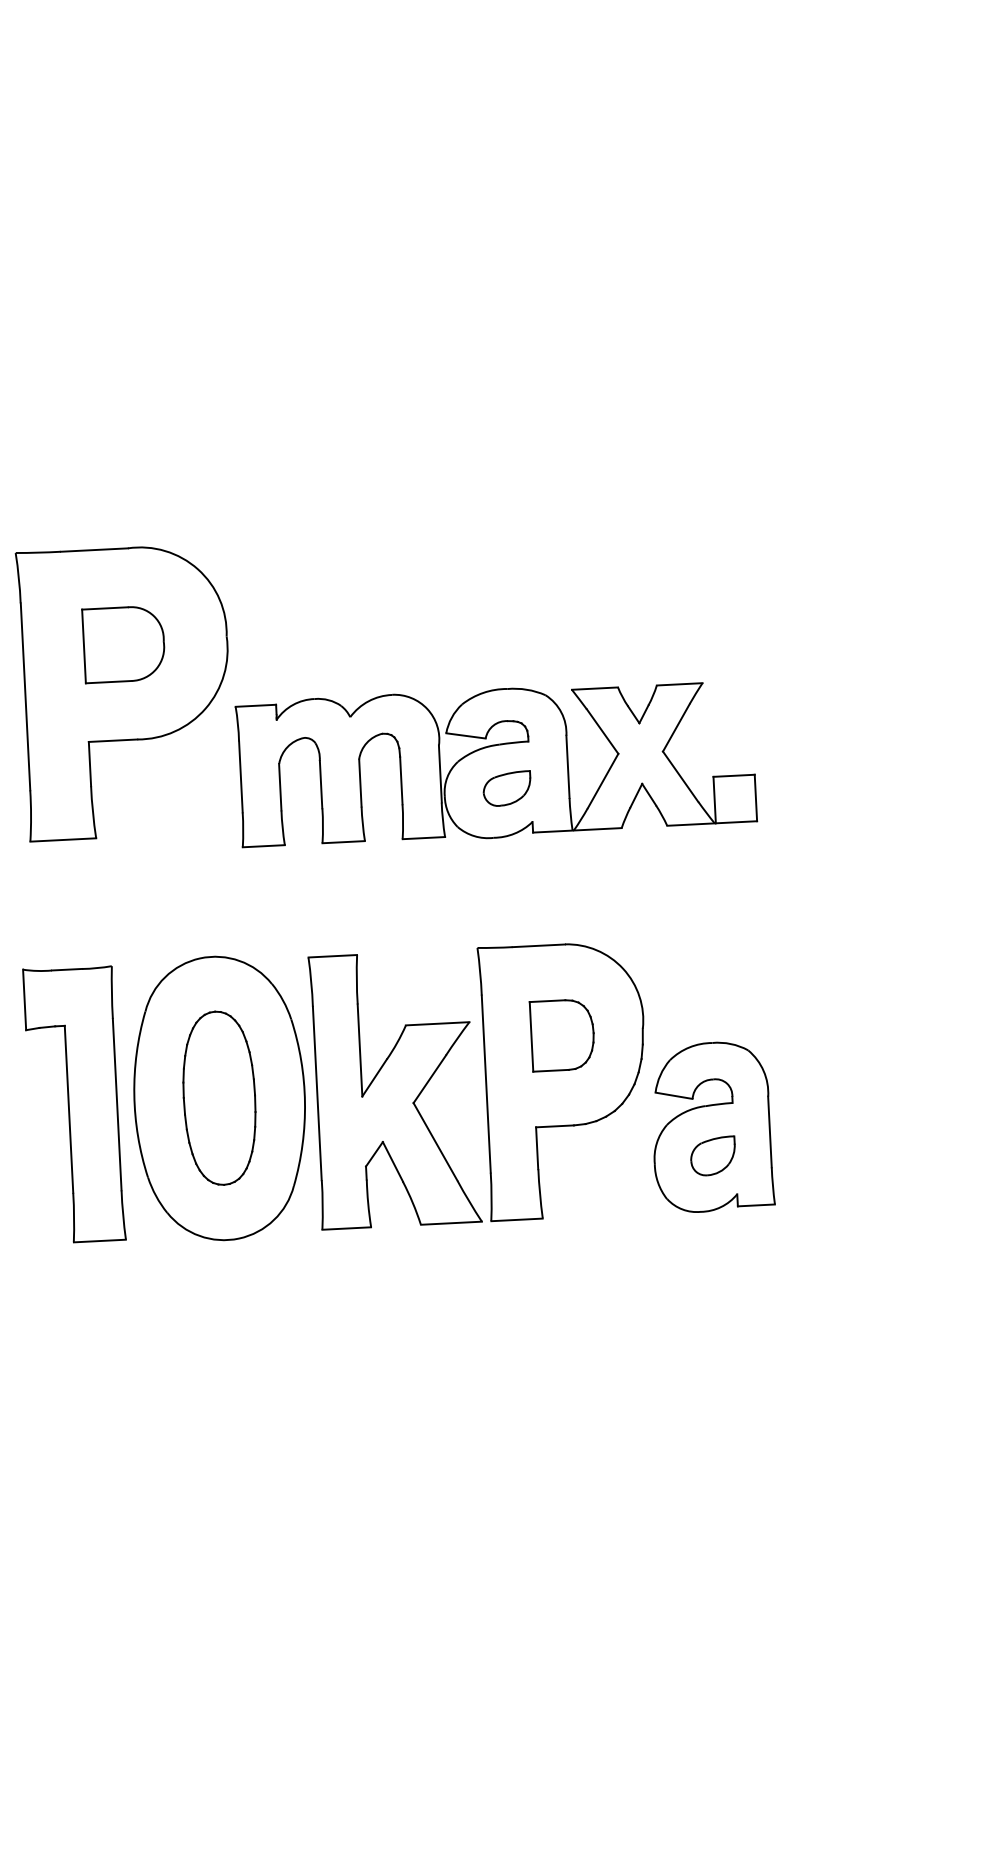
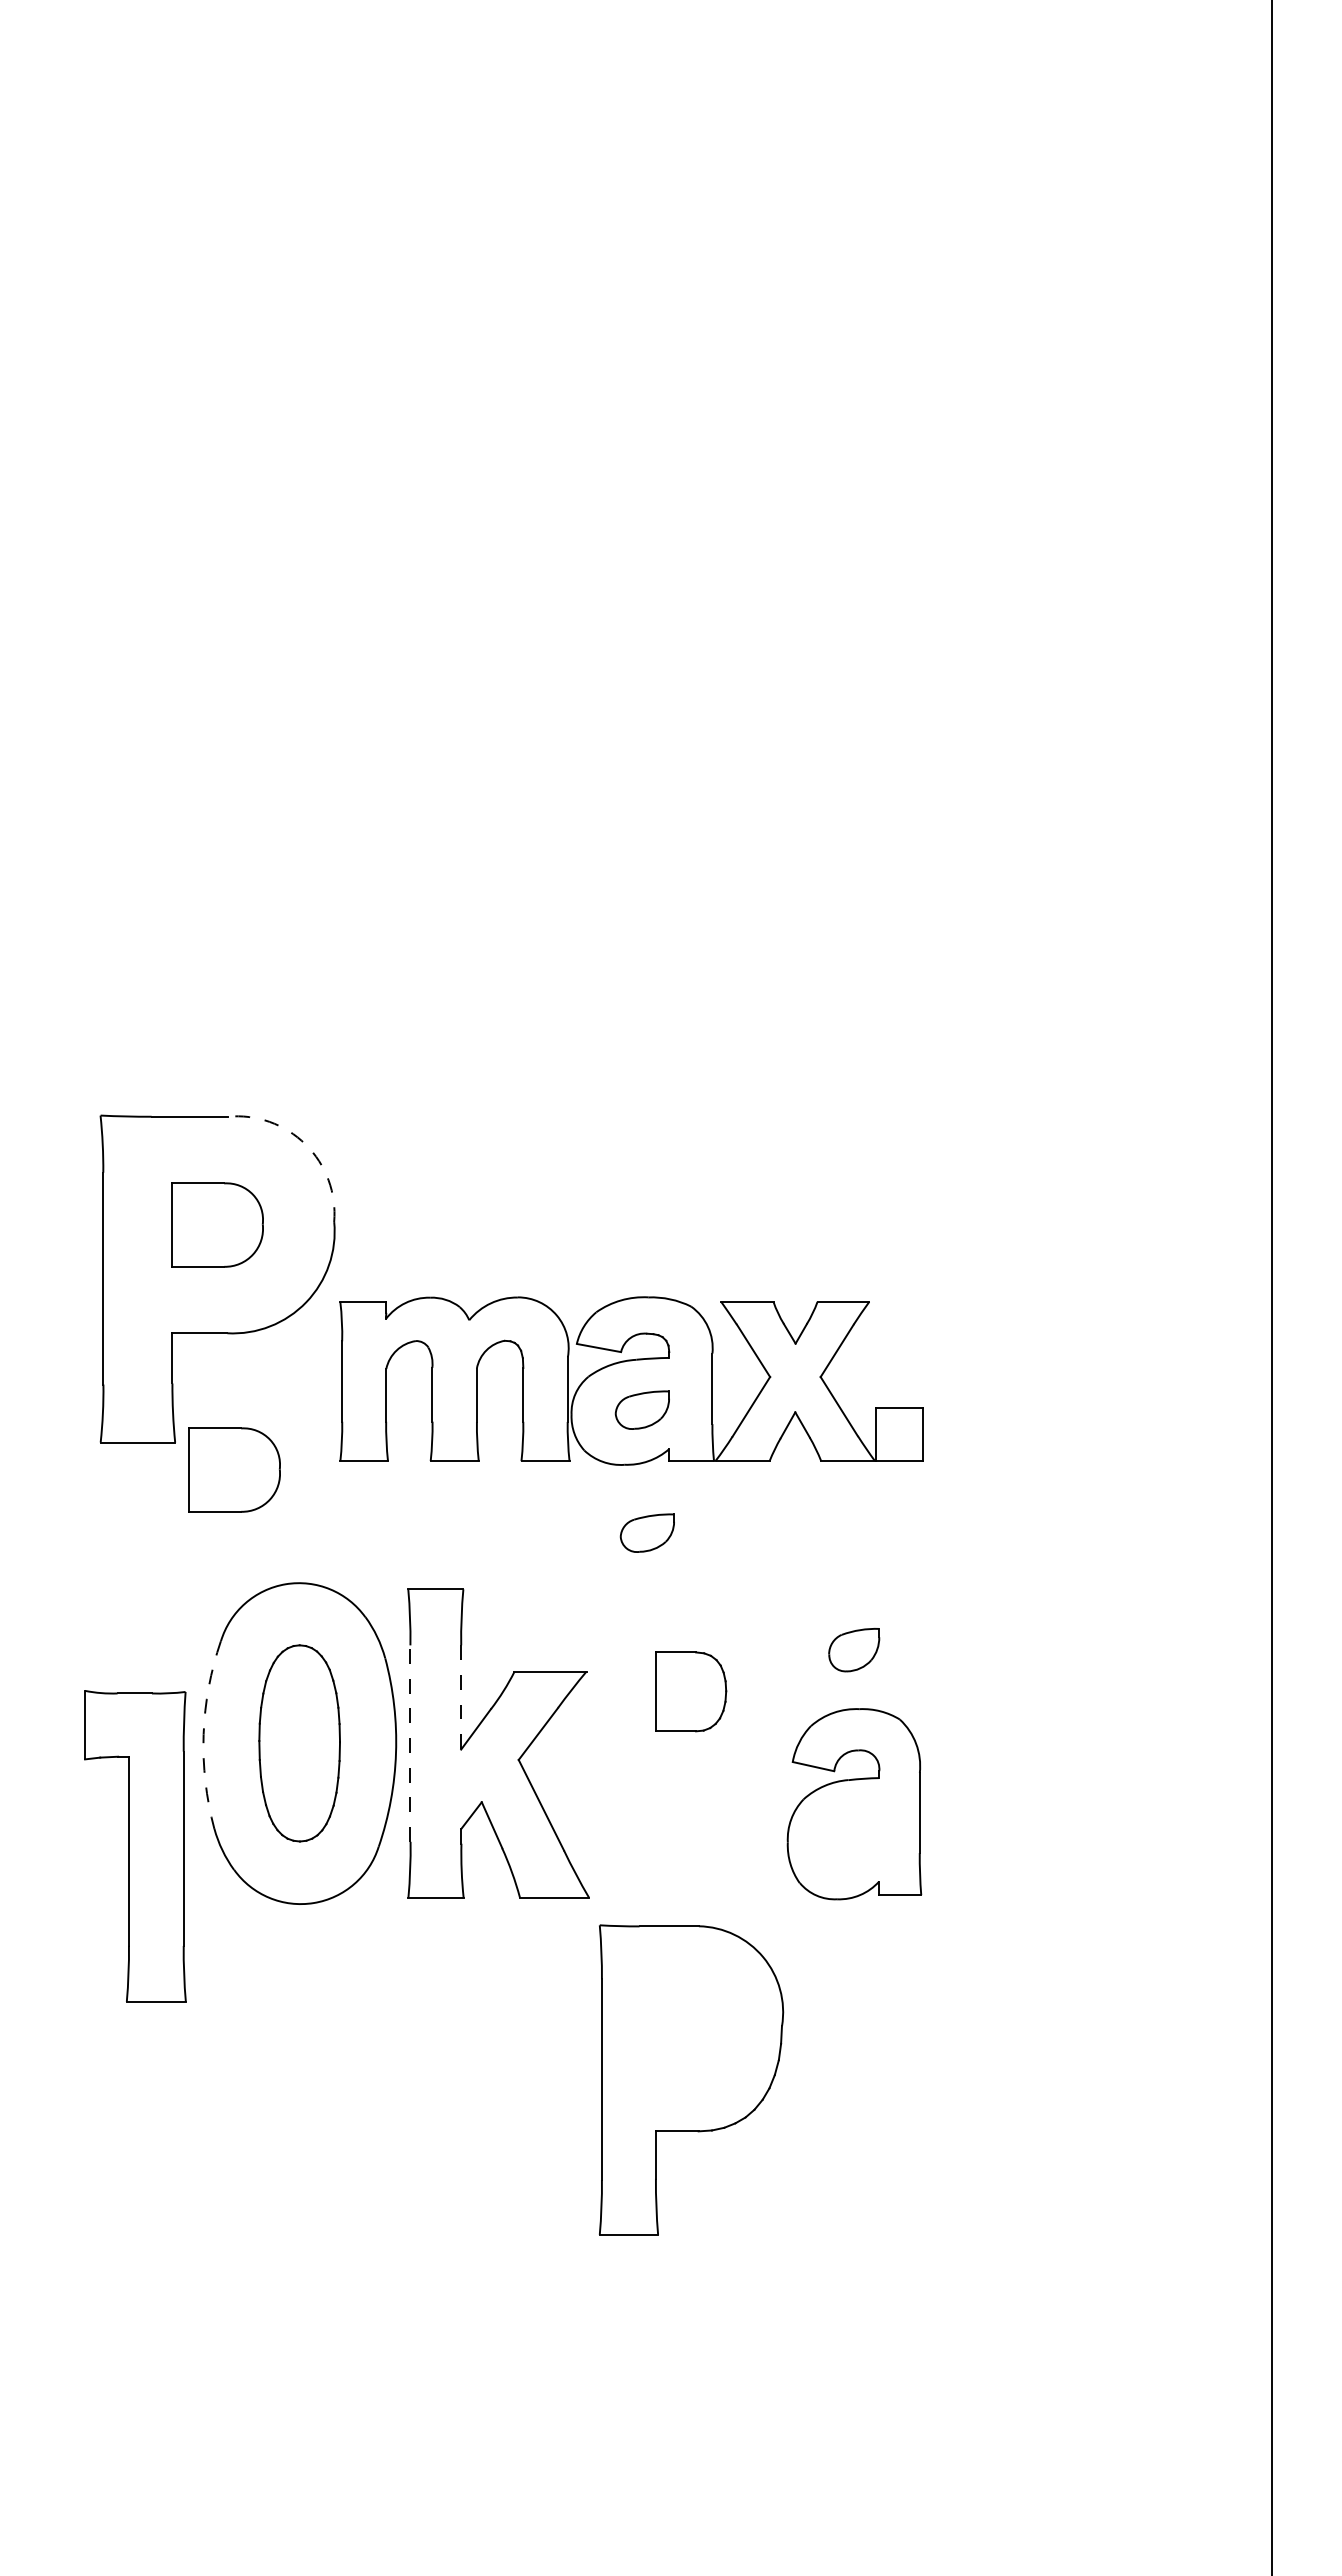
arc: (197, 569) -> (305, 1144), solid -> dashed
part: (149, 859) -> (234, 1469), added
part: (516, 896) -> (646, 1532), added
line: (360, 1050) -> (461, 1697), solid -> dashed
part: (565, 1079) -> (691, 2079), moved
line: (317, 1093) -> (410, 1743), solid -> dashed
arc: (134, 1094) -> (203, 1734), solid -> dashed
part: (74, 1104) -> (135, 1846), moved
part: (713, 1156) -> (854, 1650), moved

